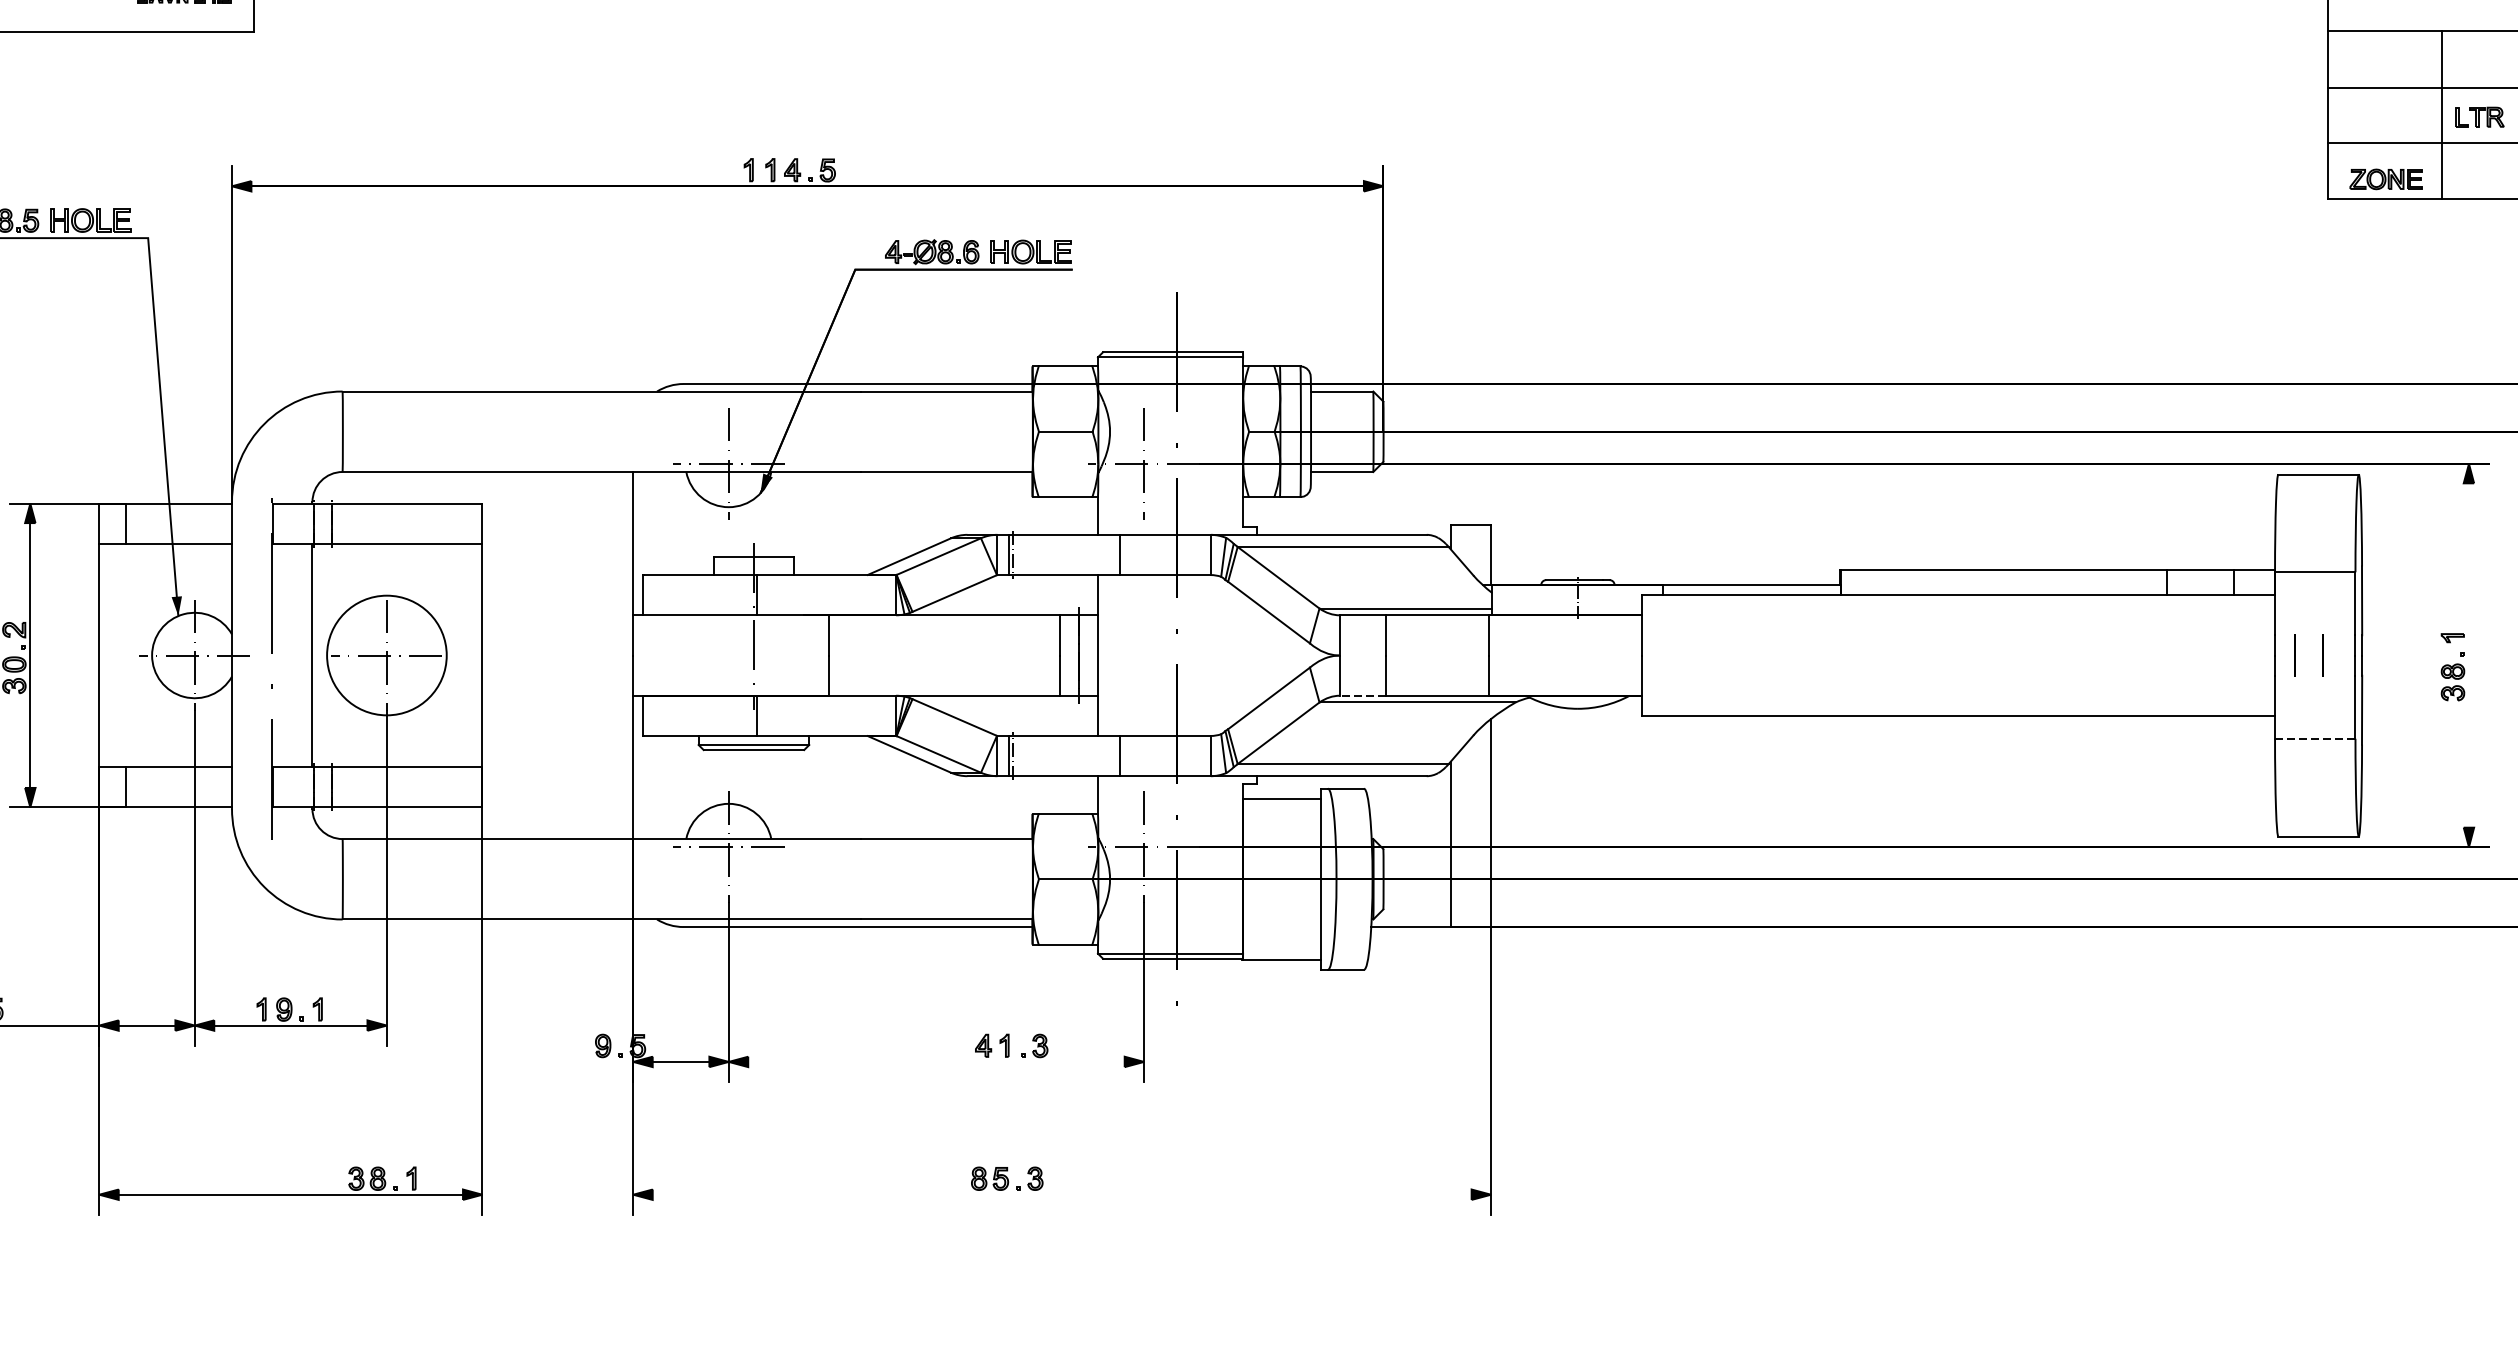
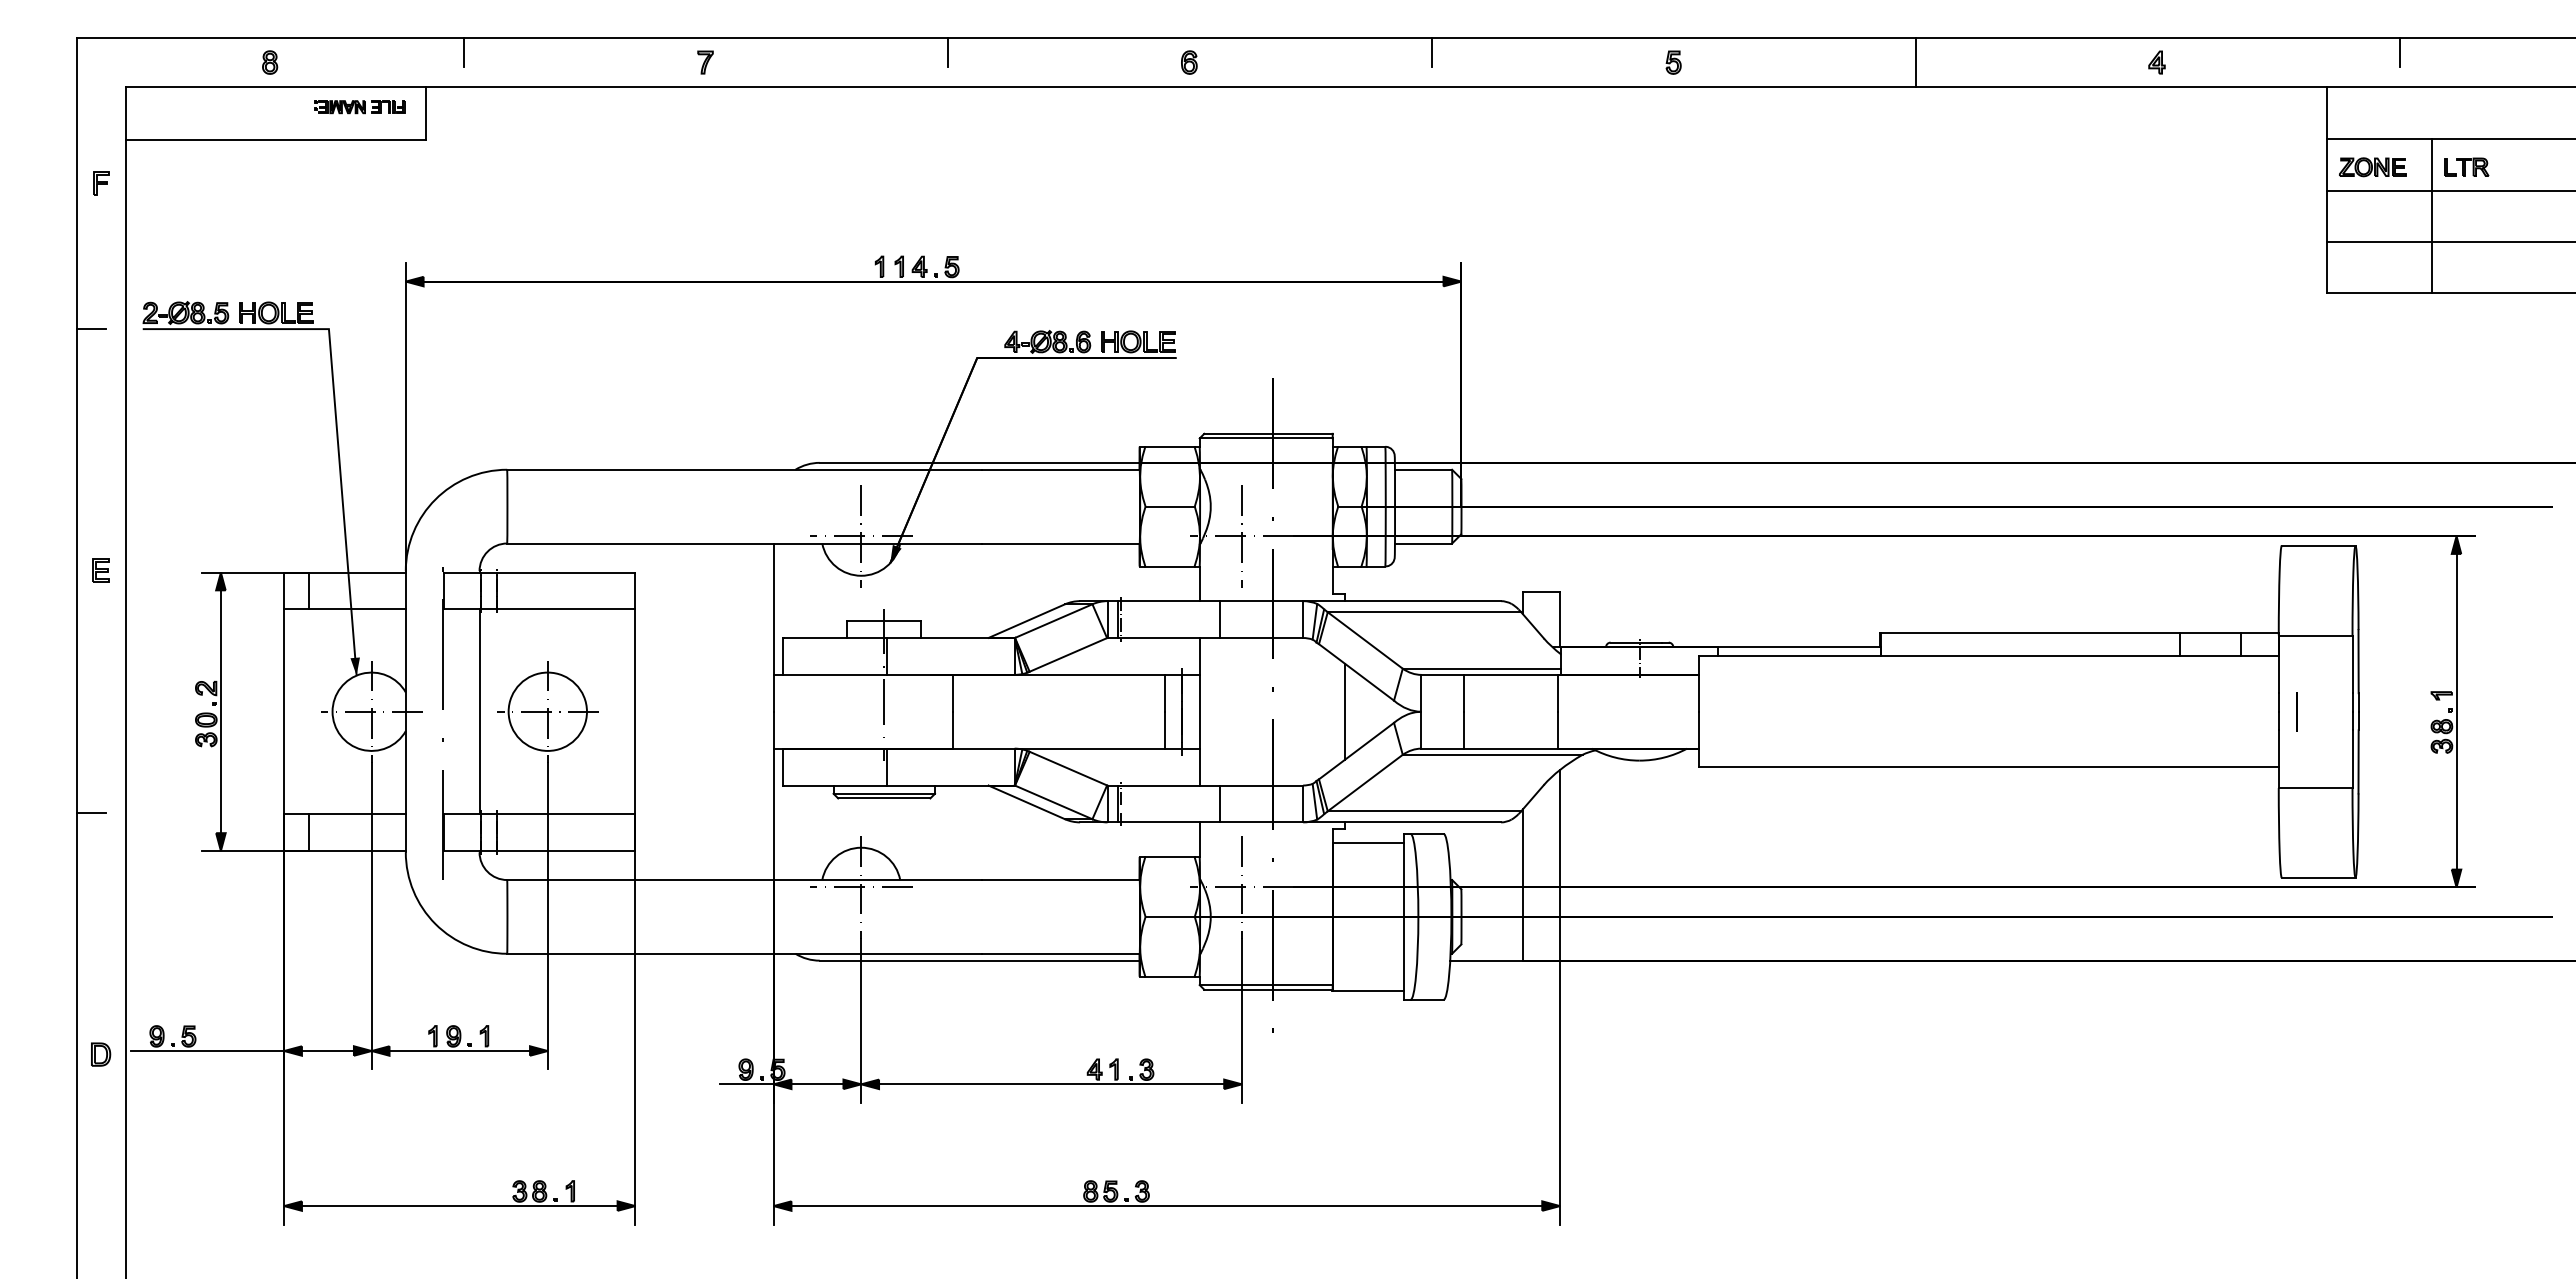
part: (2479, 116) -> (2466, 166), moved
part: (2386, 179) -> (2372, 167), moved
circle: (386, 655) -> (547, 711), size x0.71
line: (1257, 655) -> (1345, 711), added
line: (2322, 655) -> (2322, 711), removed
line: (2468, 655) -> (2456, 711), added
line: (1362, 695) -> (1442, 748), dashed -> solid
line: (2315, 739) -> (2315, 788), dashed -> solid
line: (603, 1062) -> (746, 1084), added
line: (936, 1062) -> (1051, 1084), added
line: (1061, 1195) -> (1166, 1206), added

